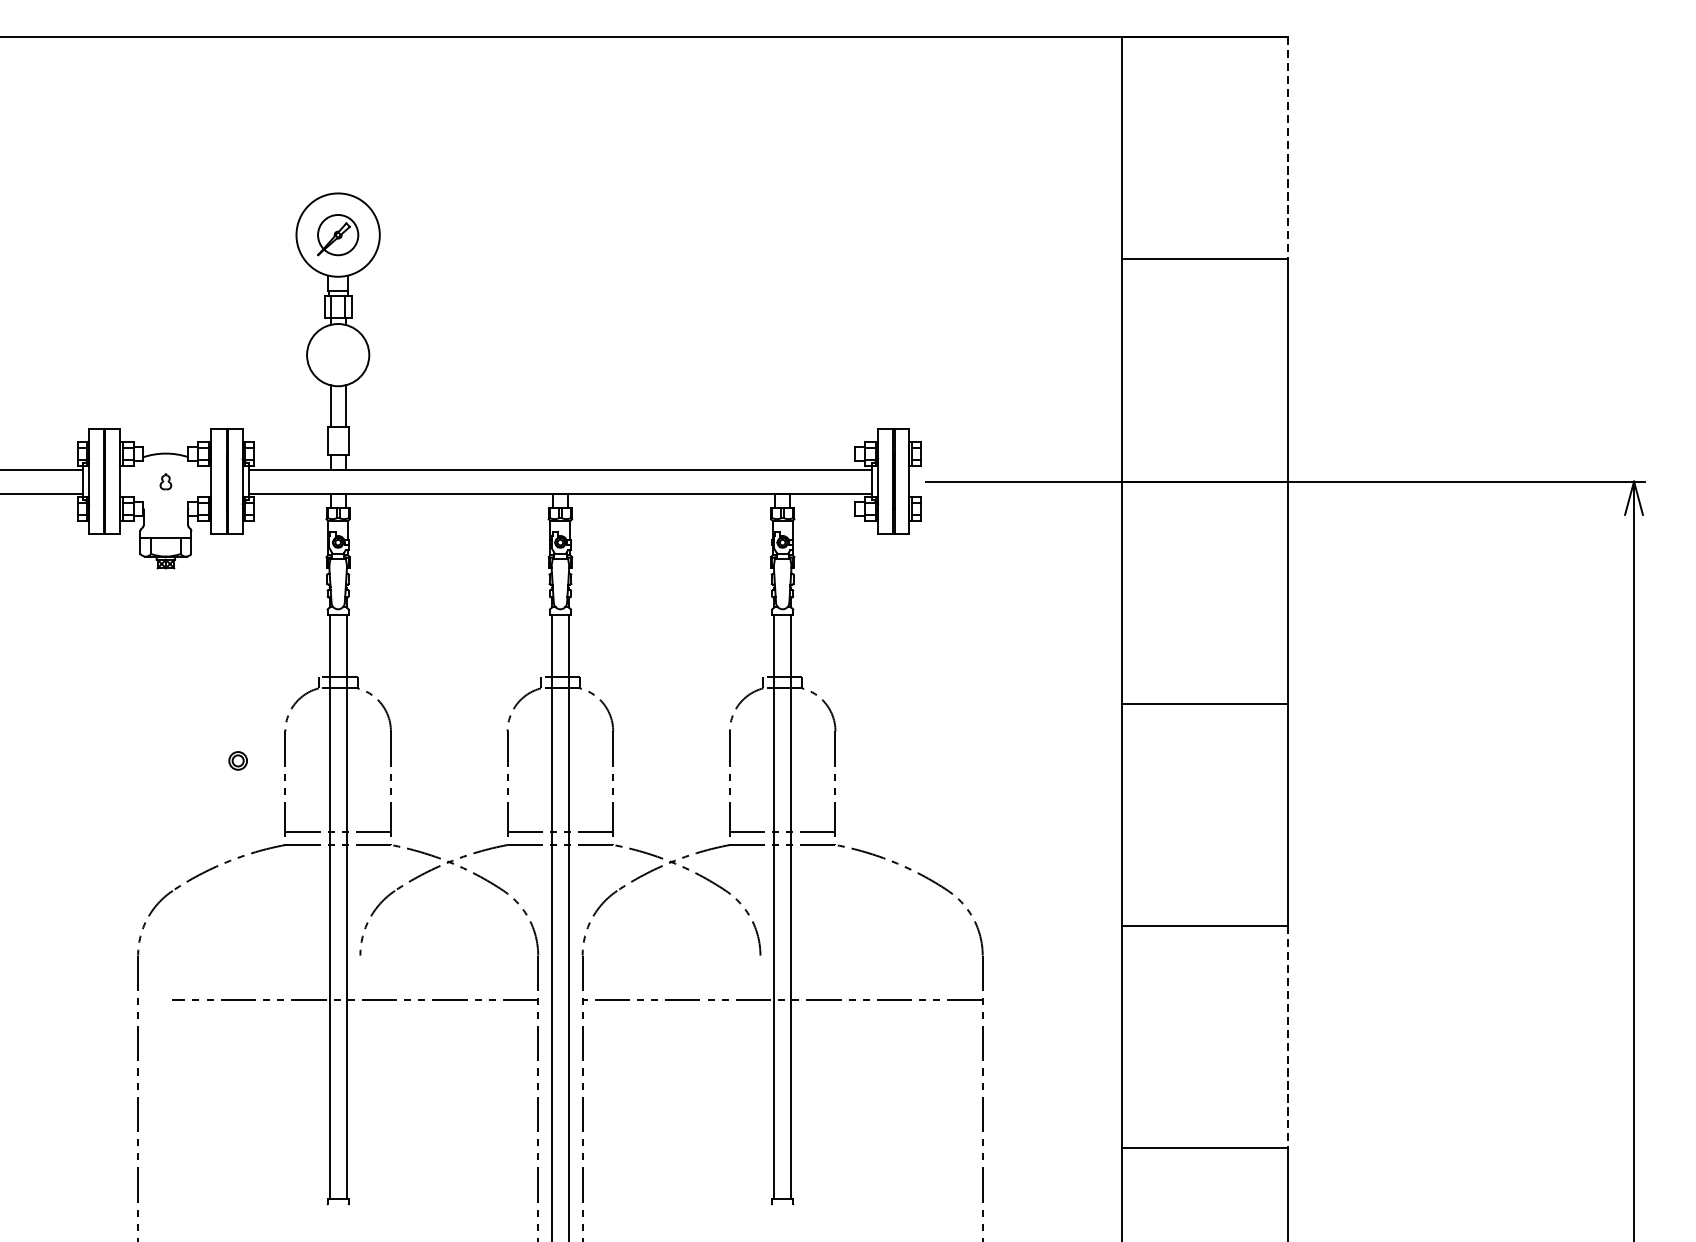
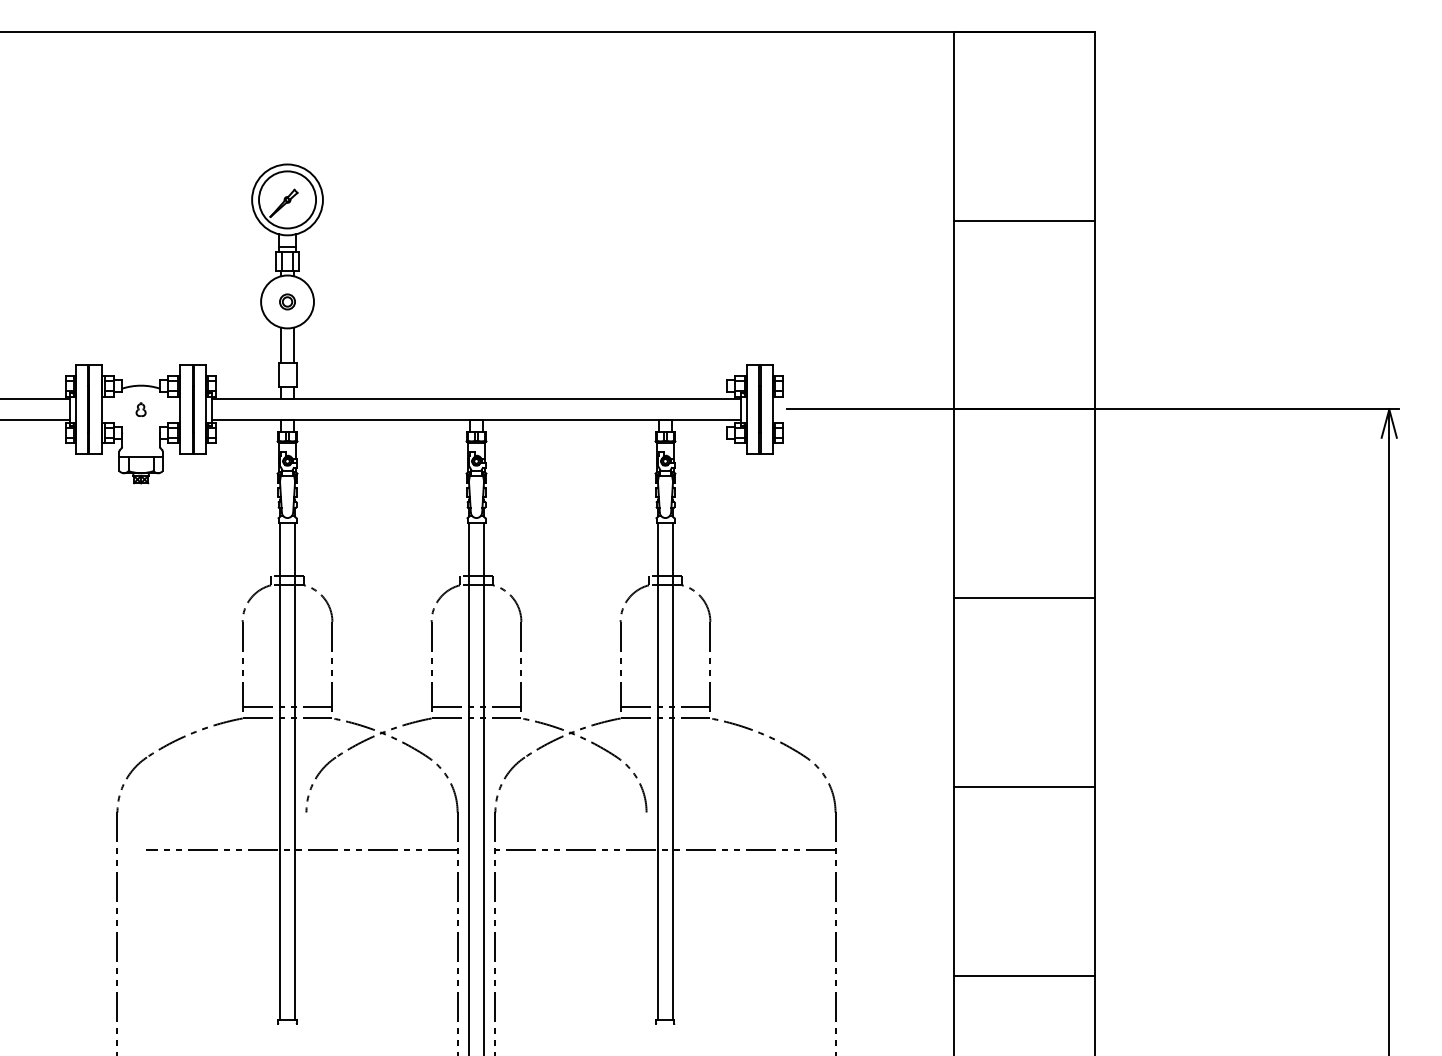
line: (1288, 148) -> (1095, 126), dashed -> solid
circle: (338, 234) -> (287, 199), size x1.67
part: (238, 760) -> (287, 301), moved
line: (1288, 1037) -> (1095, 882), dashed -> solid

